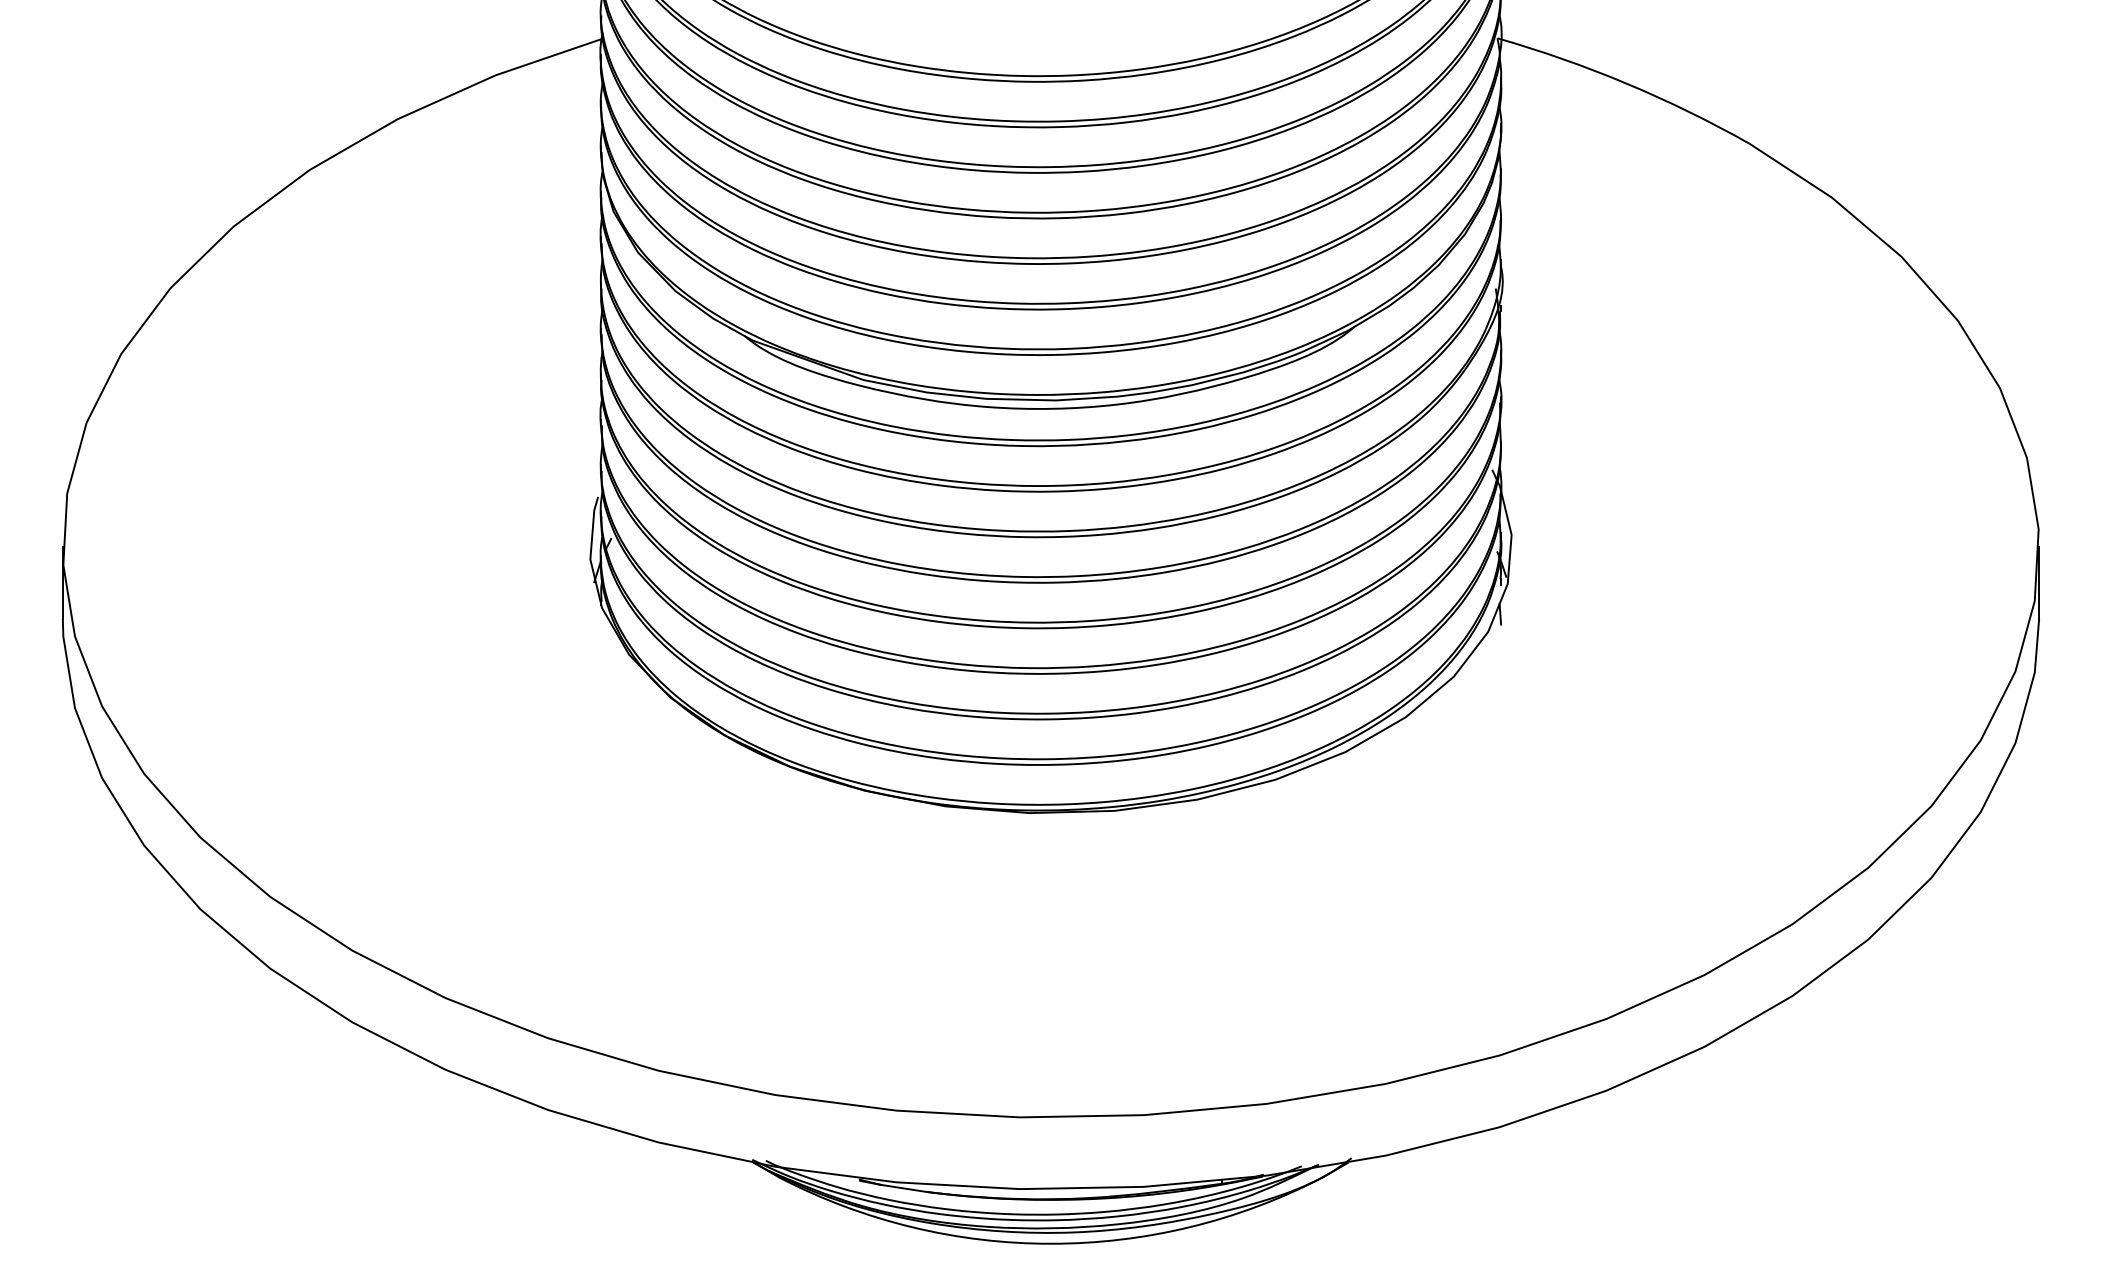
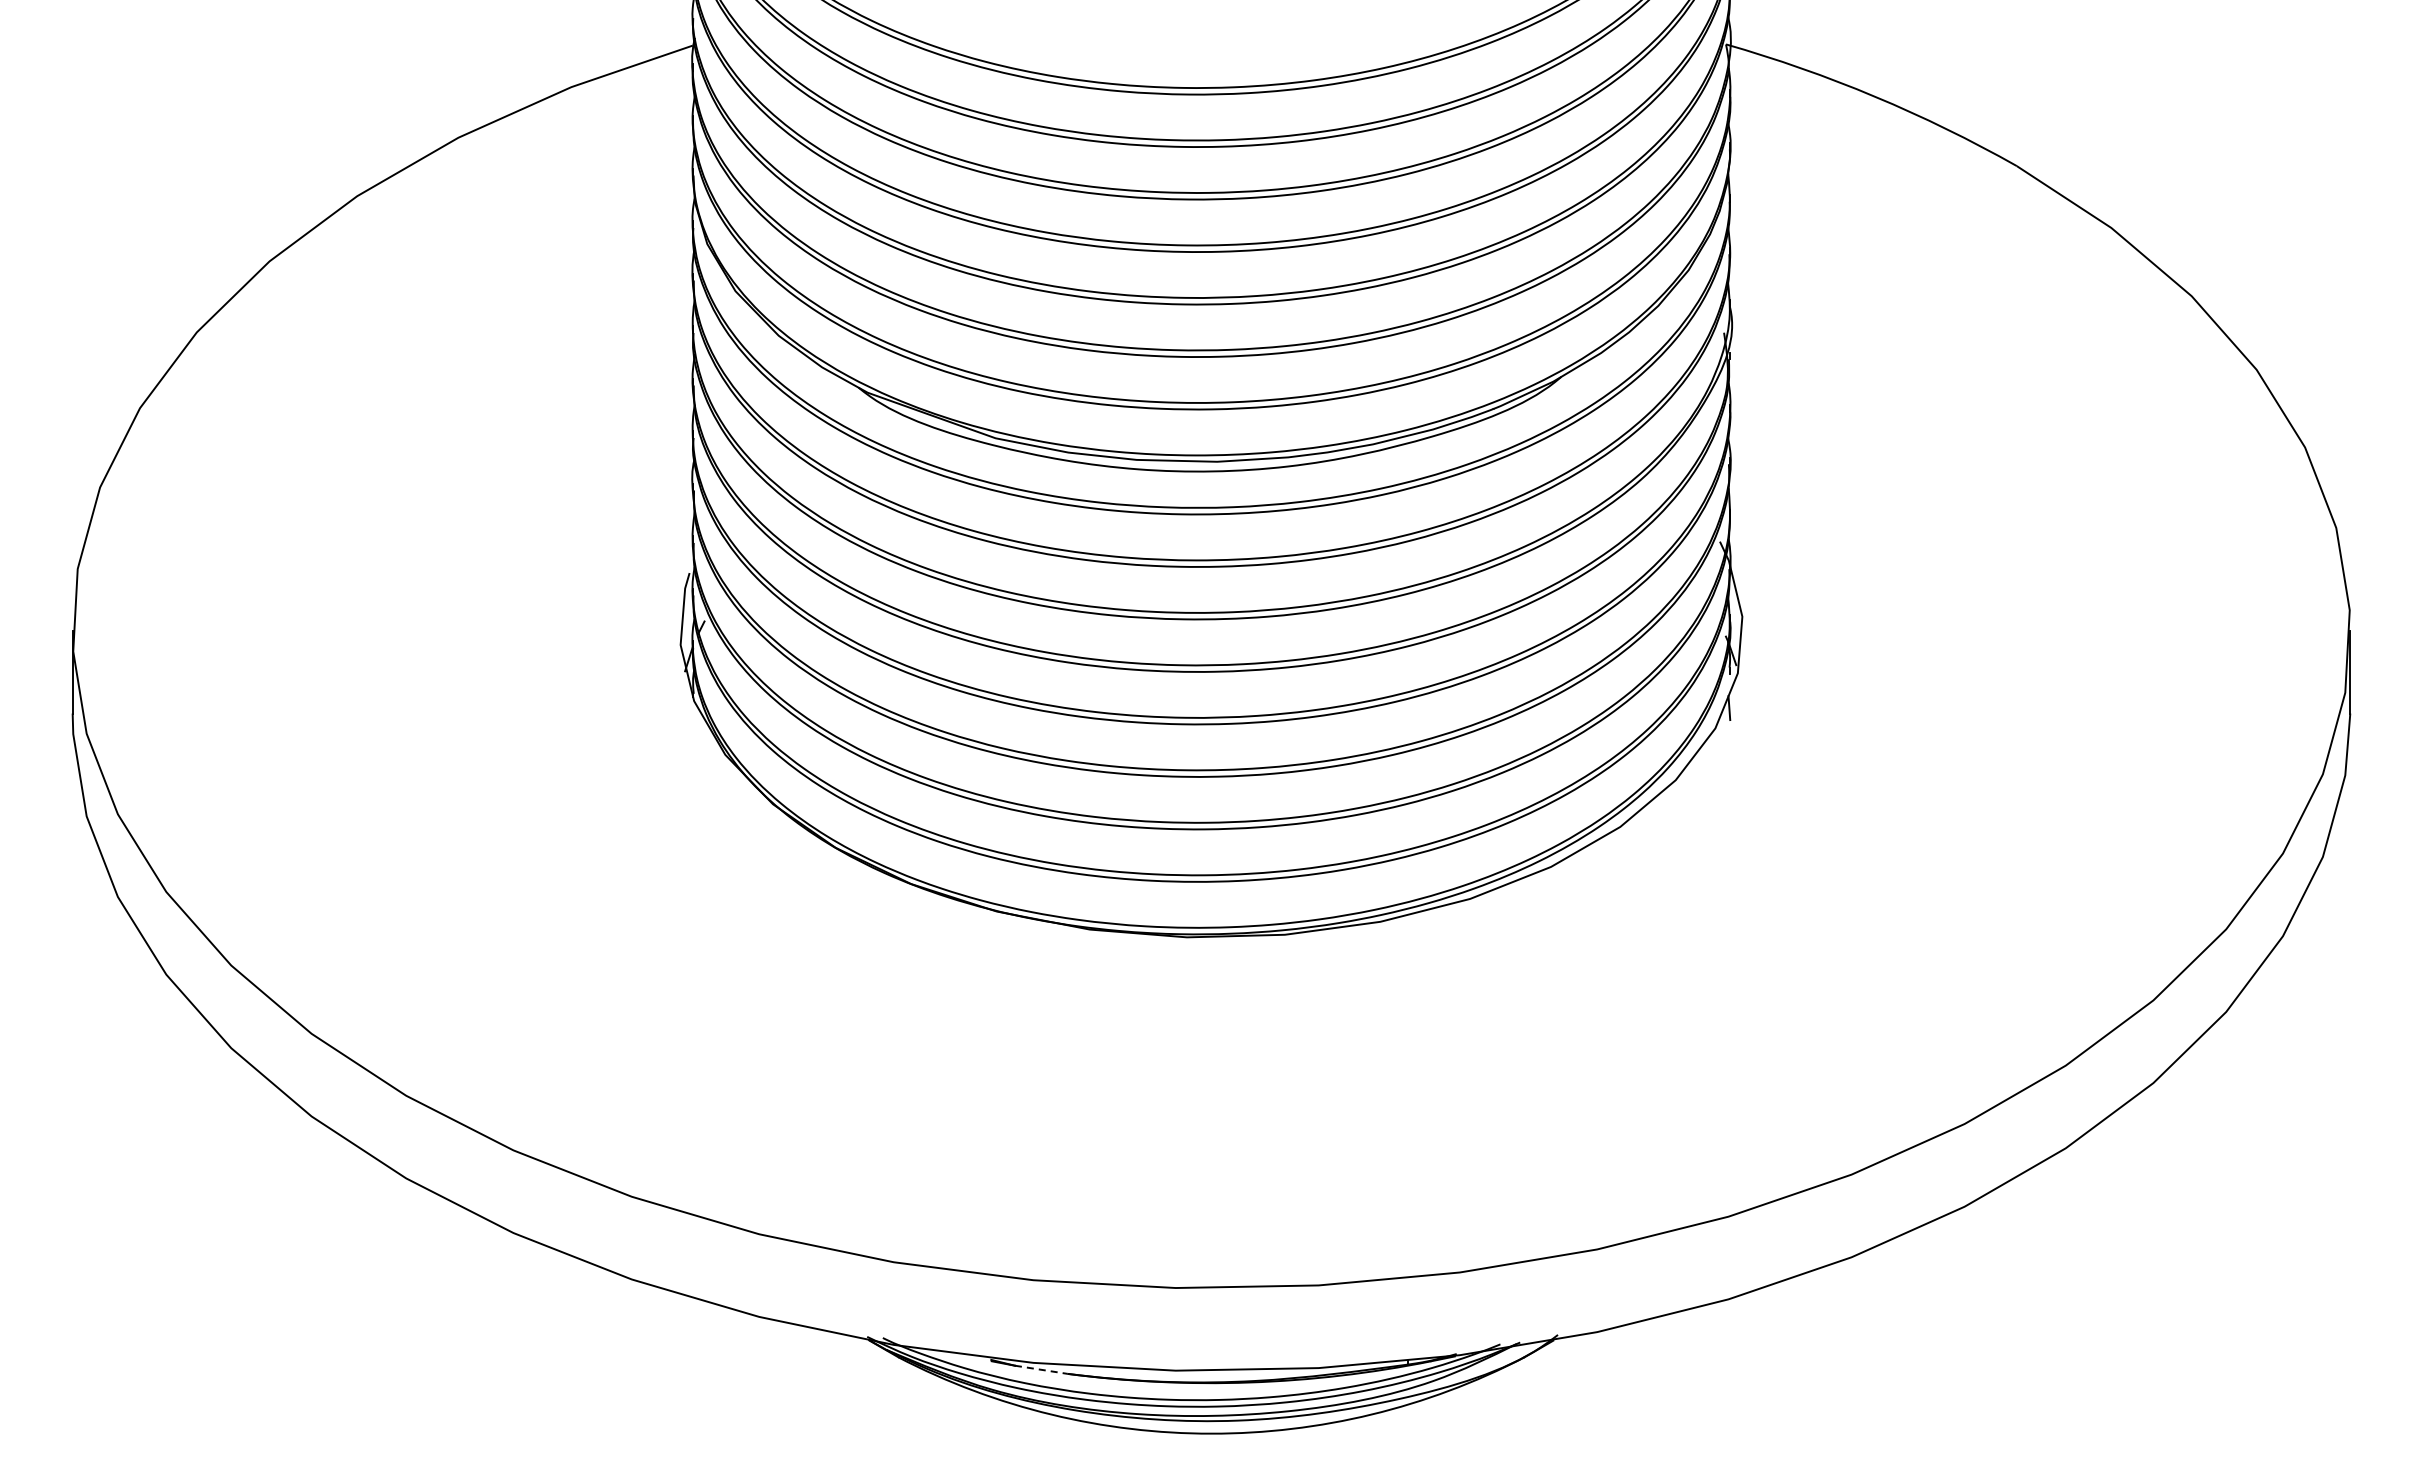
line: (903, 1188) -> (1041, 1369), solid -> dashed

